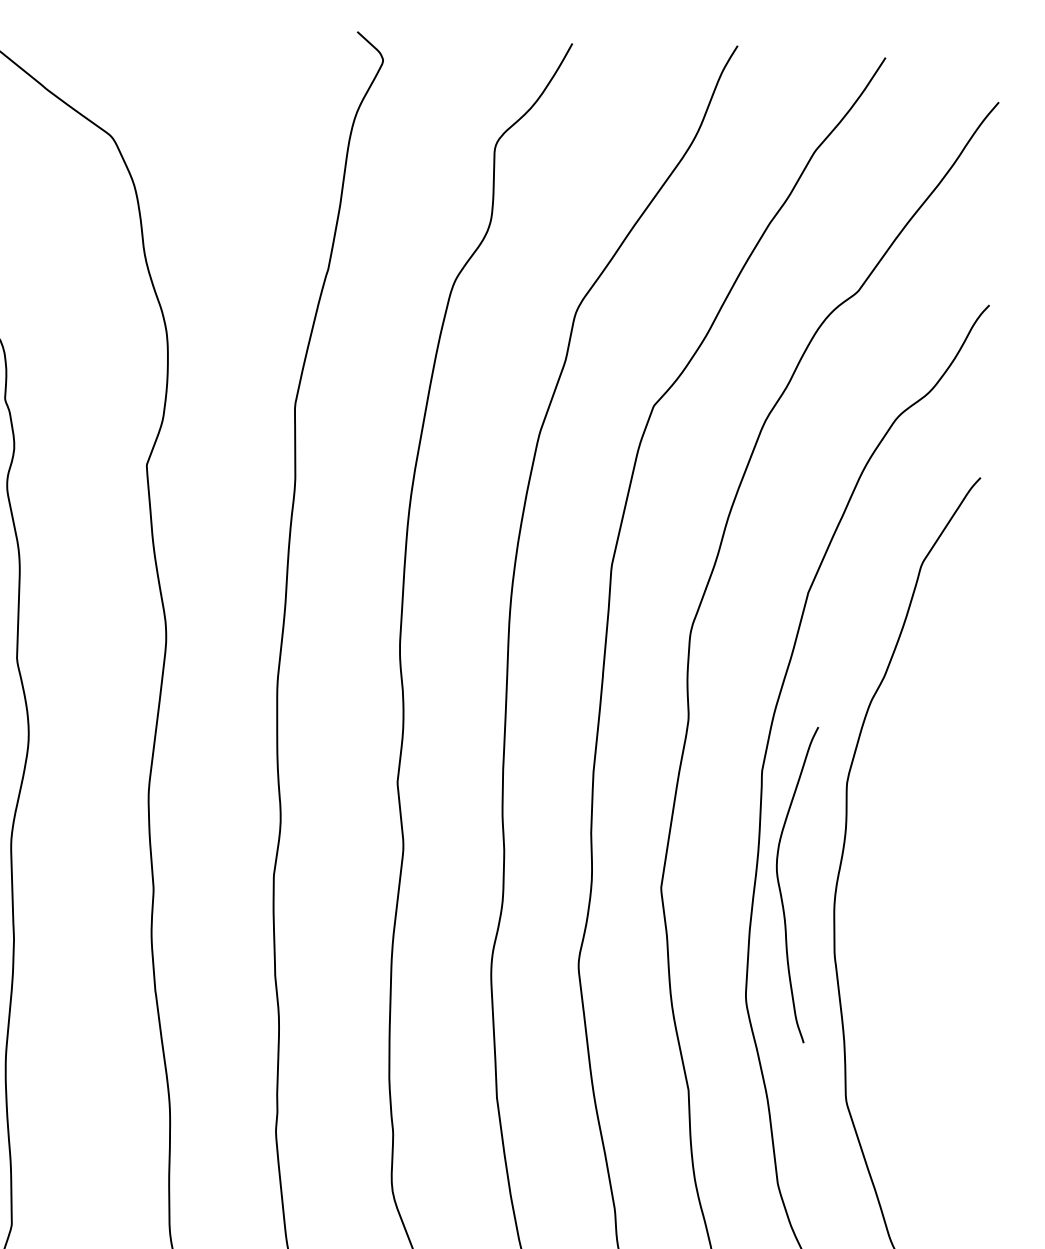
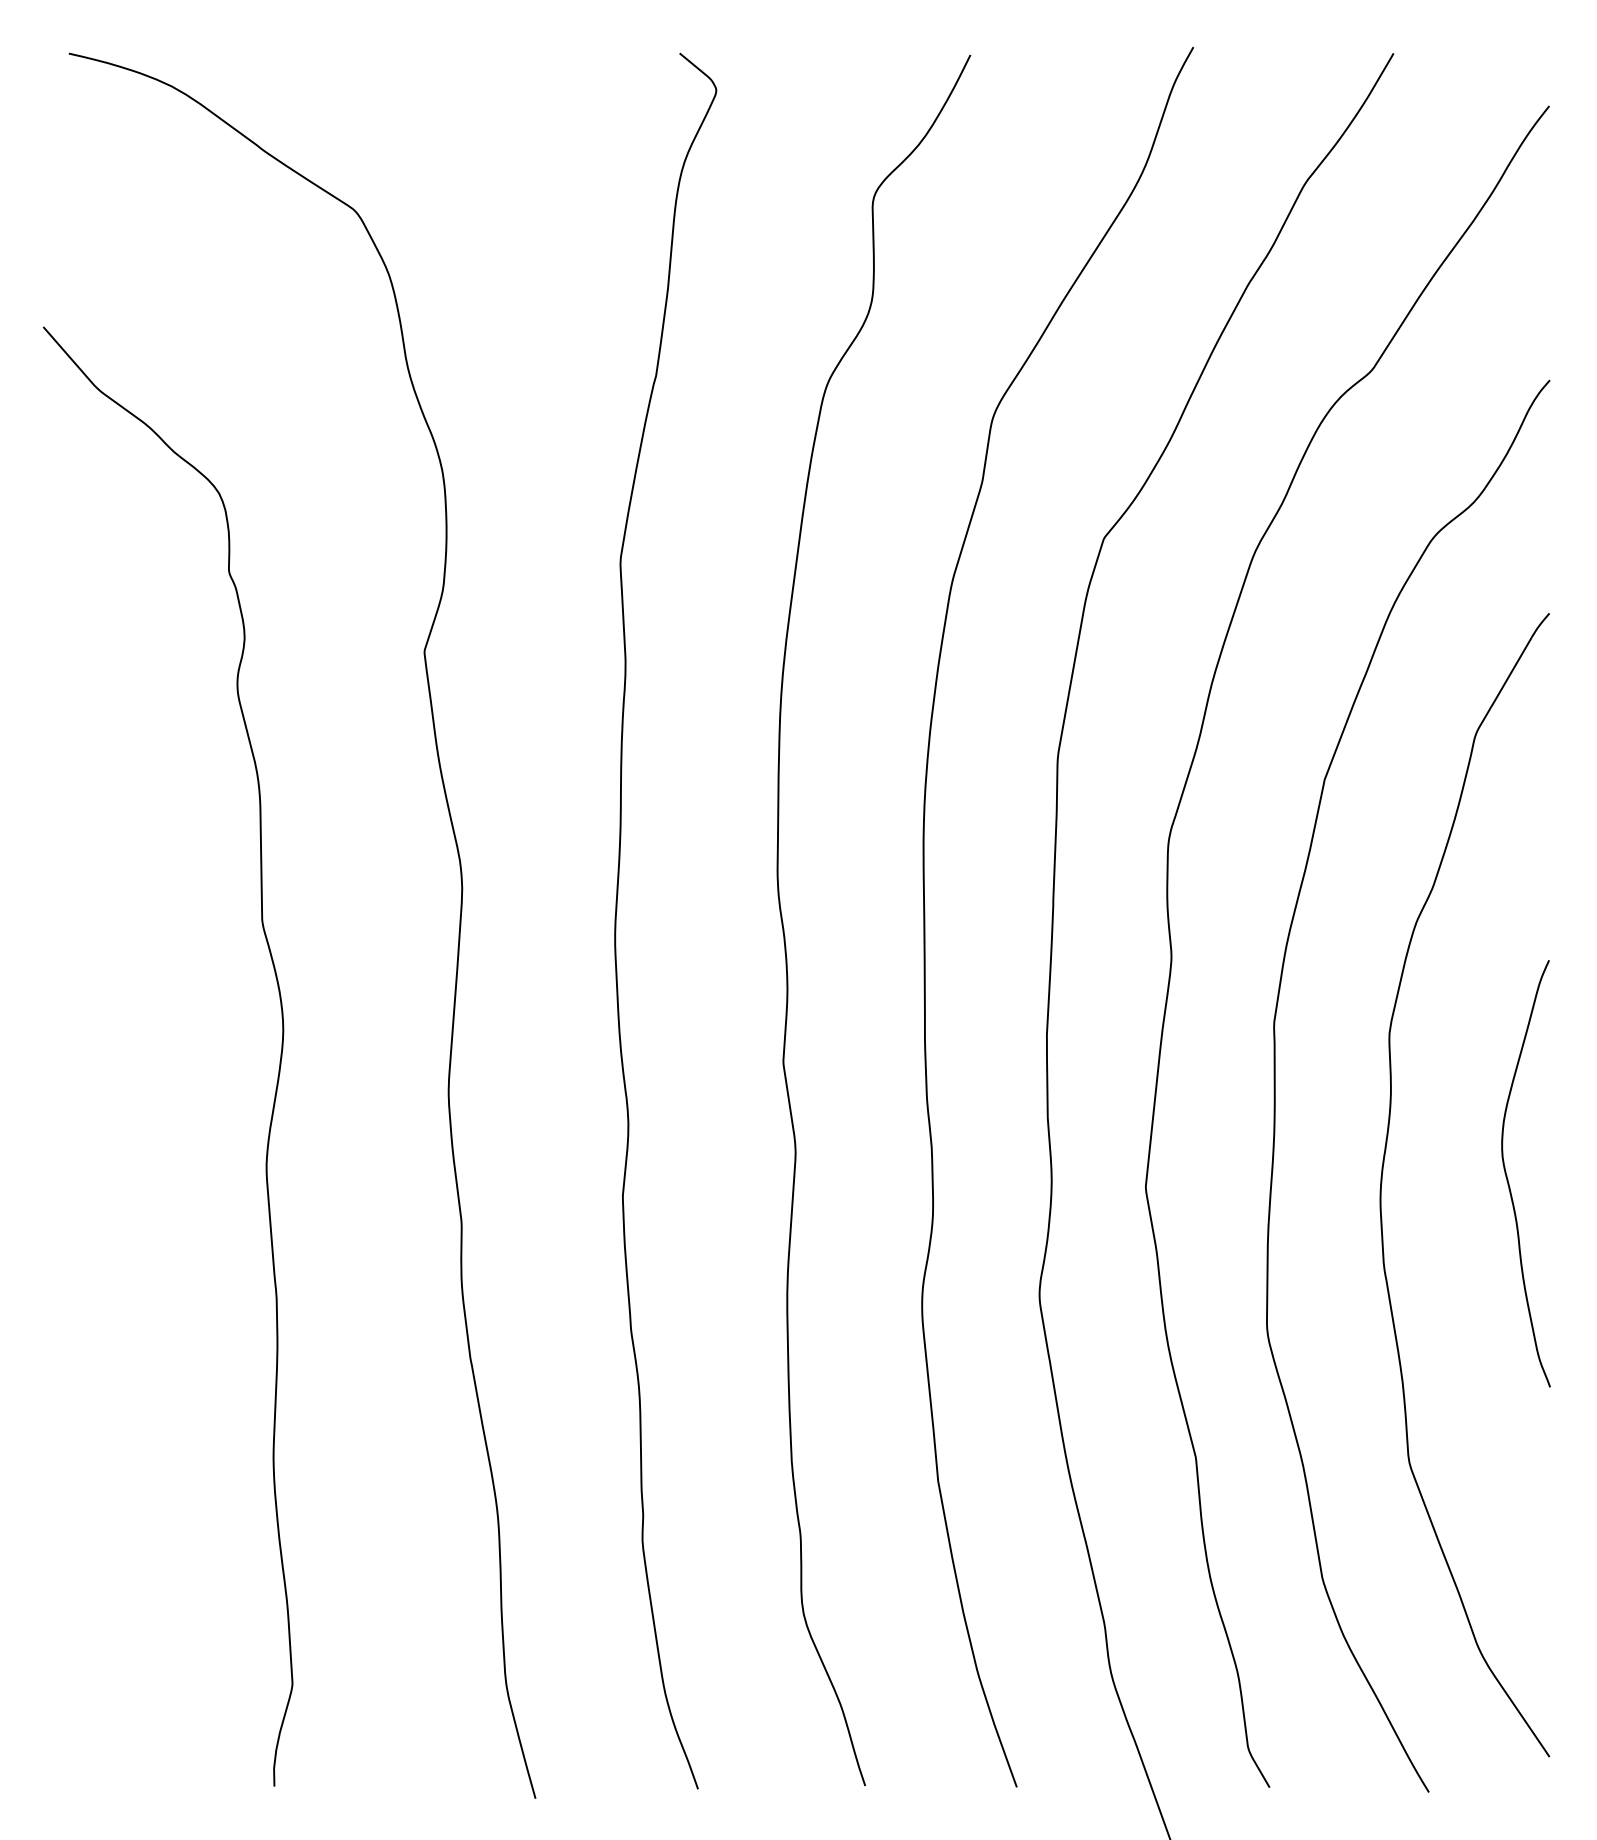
curve: (780, 887) -> (1508, 1179), moved

